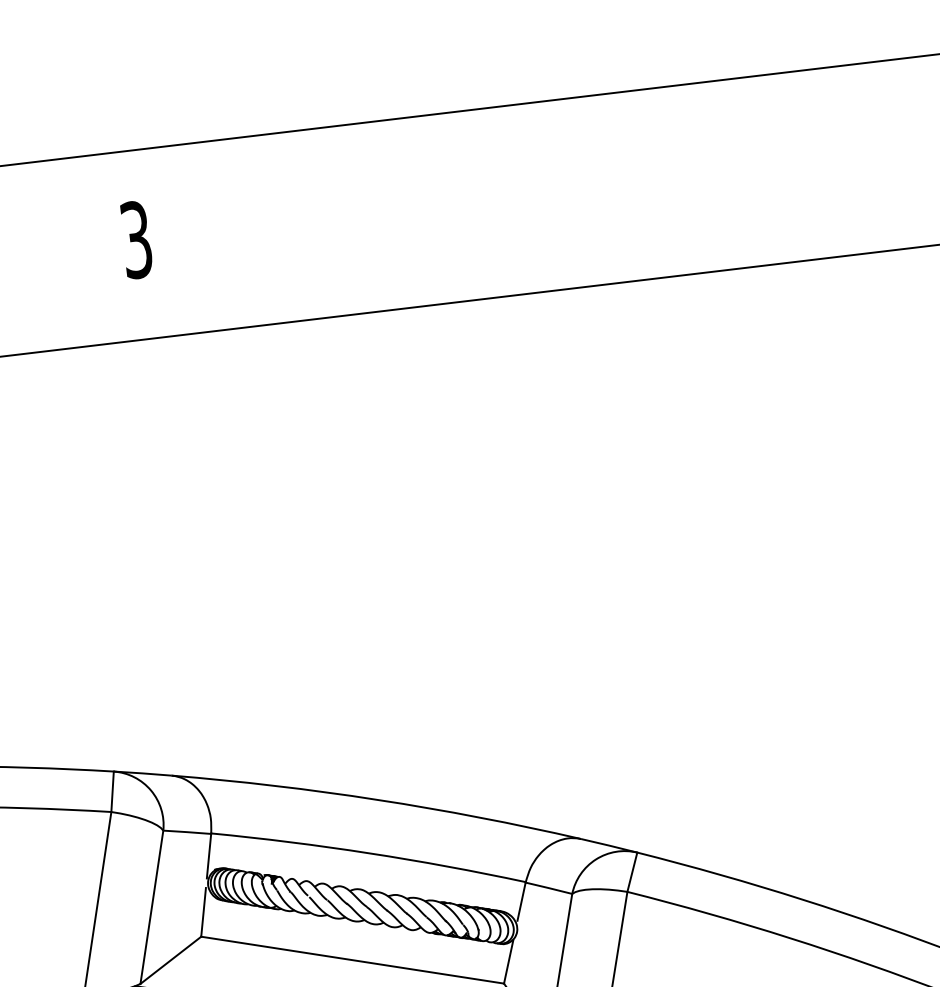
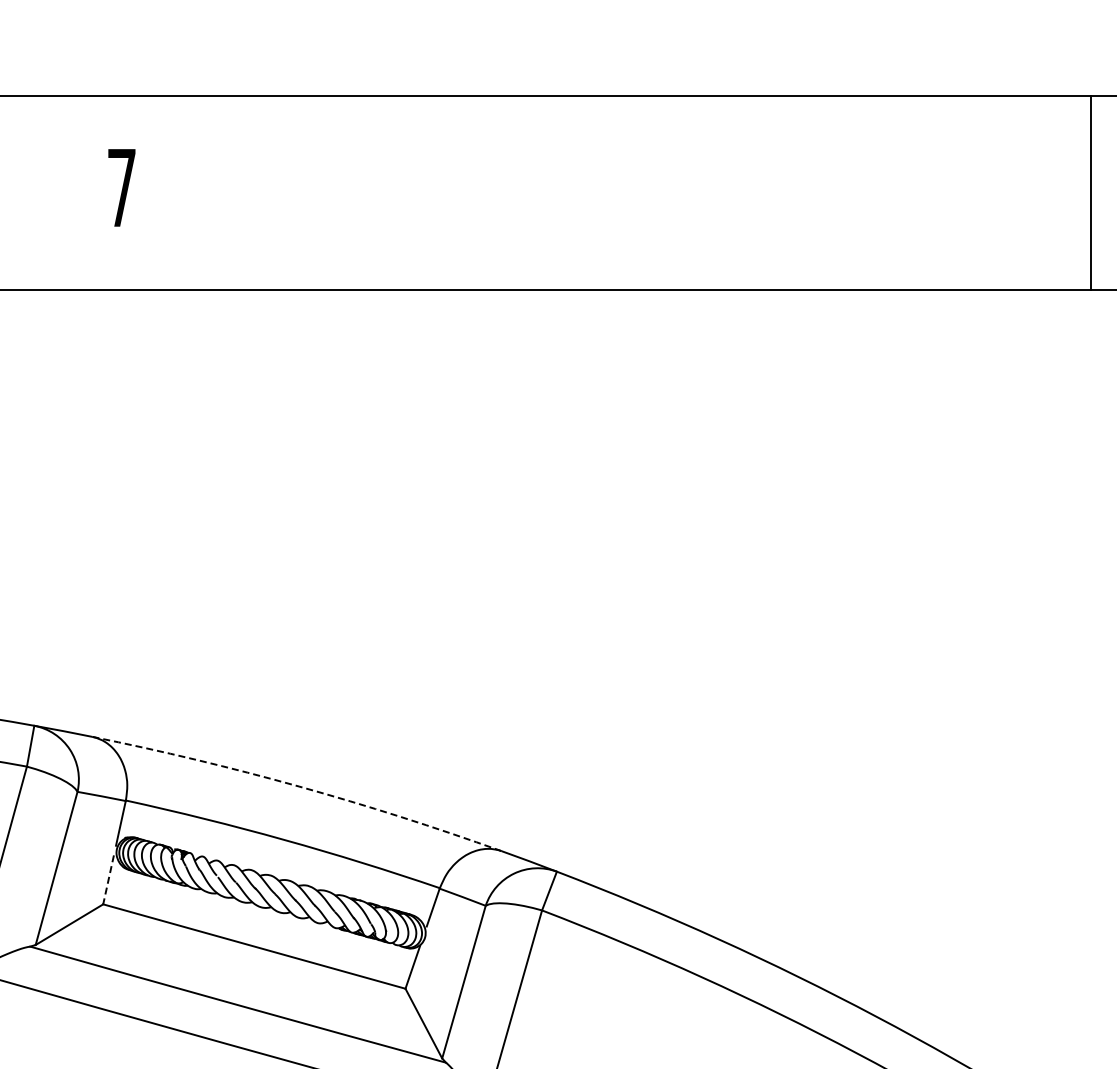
text: (136, 239) -> (121, 187), 3 -> 7
arc: (377, 799) -> (299, 786), solid -> dashed
line: (203, 912) -> (108, 880), solid -> dashed

